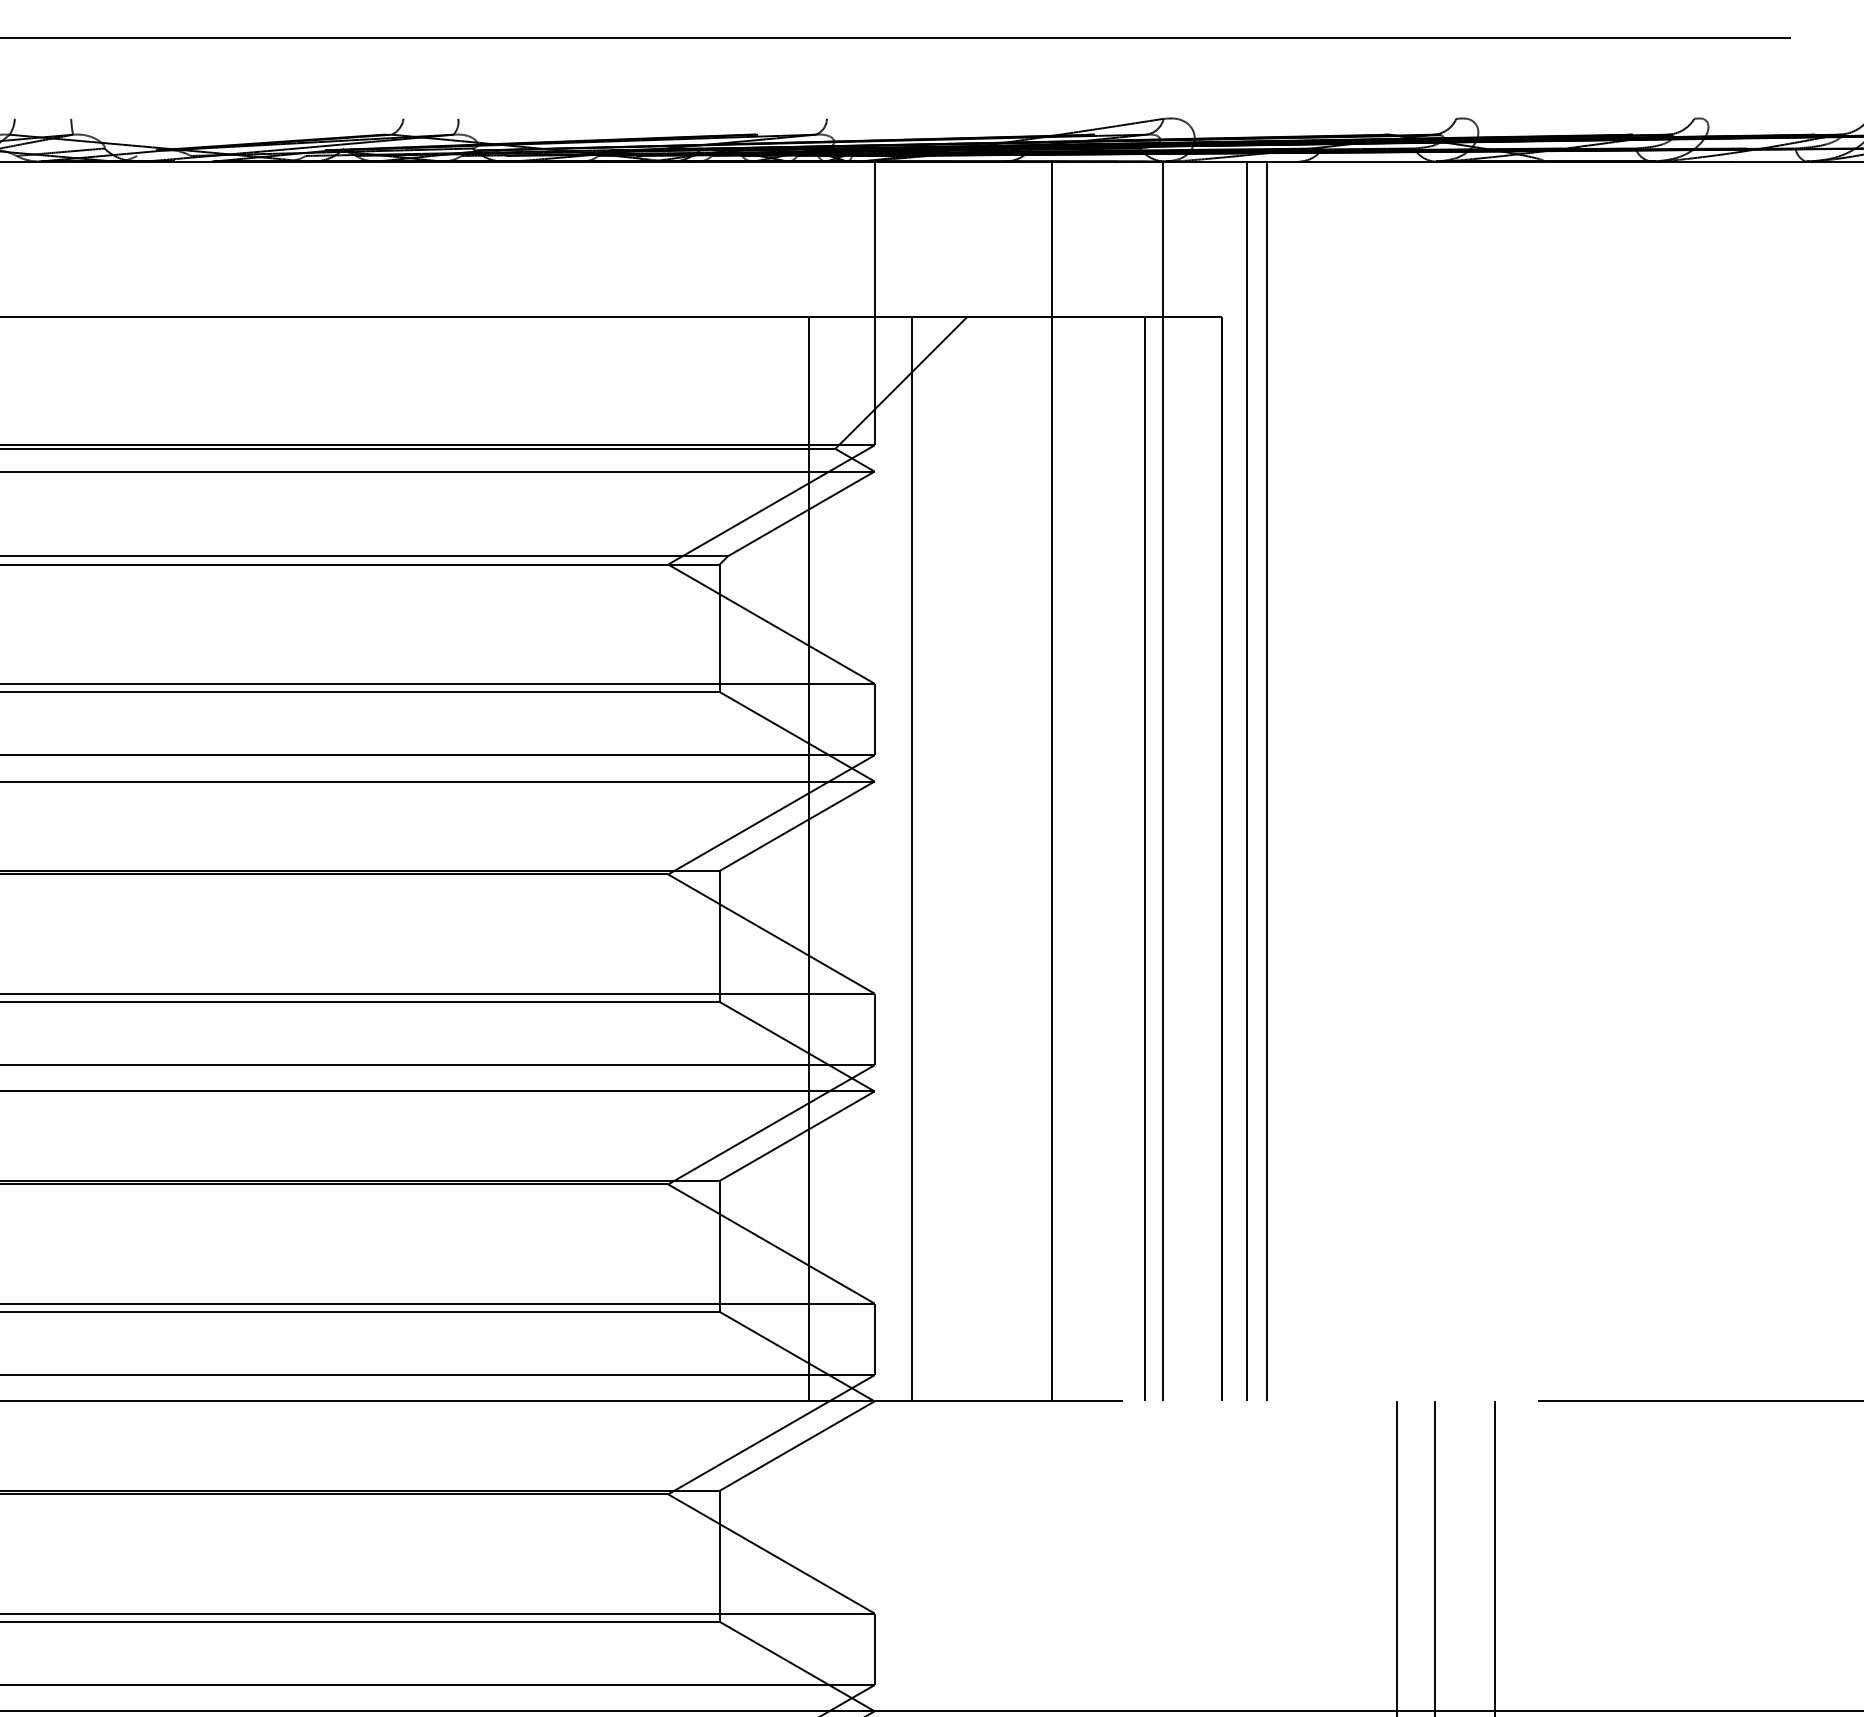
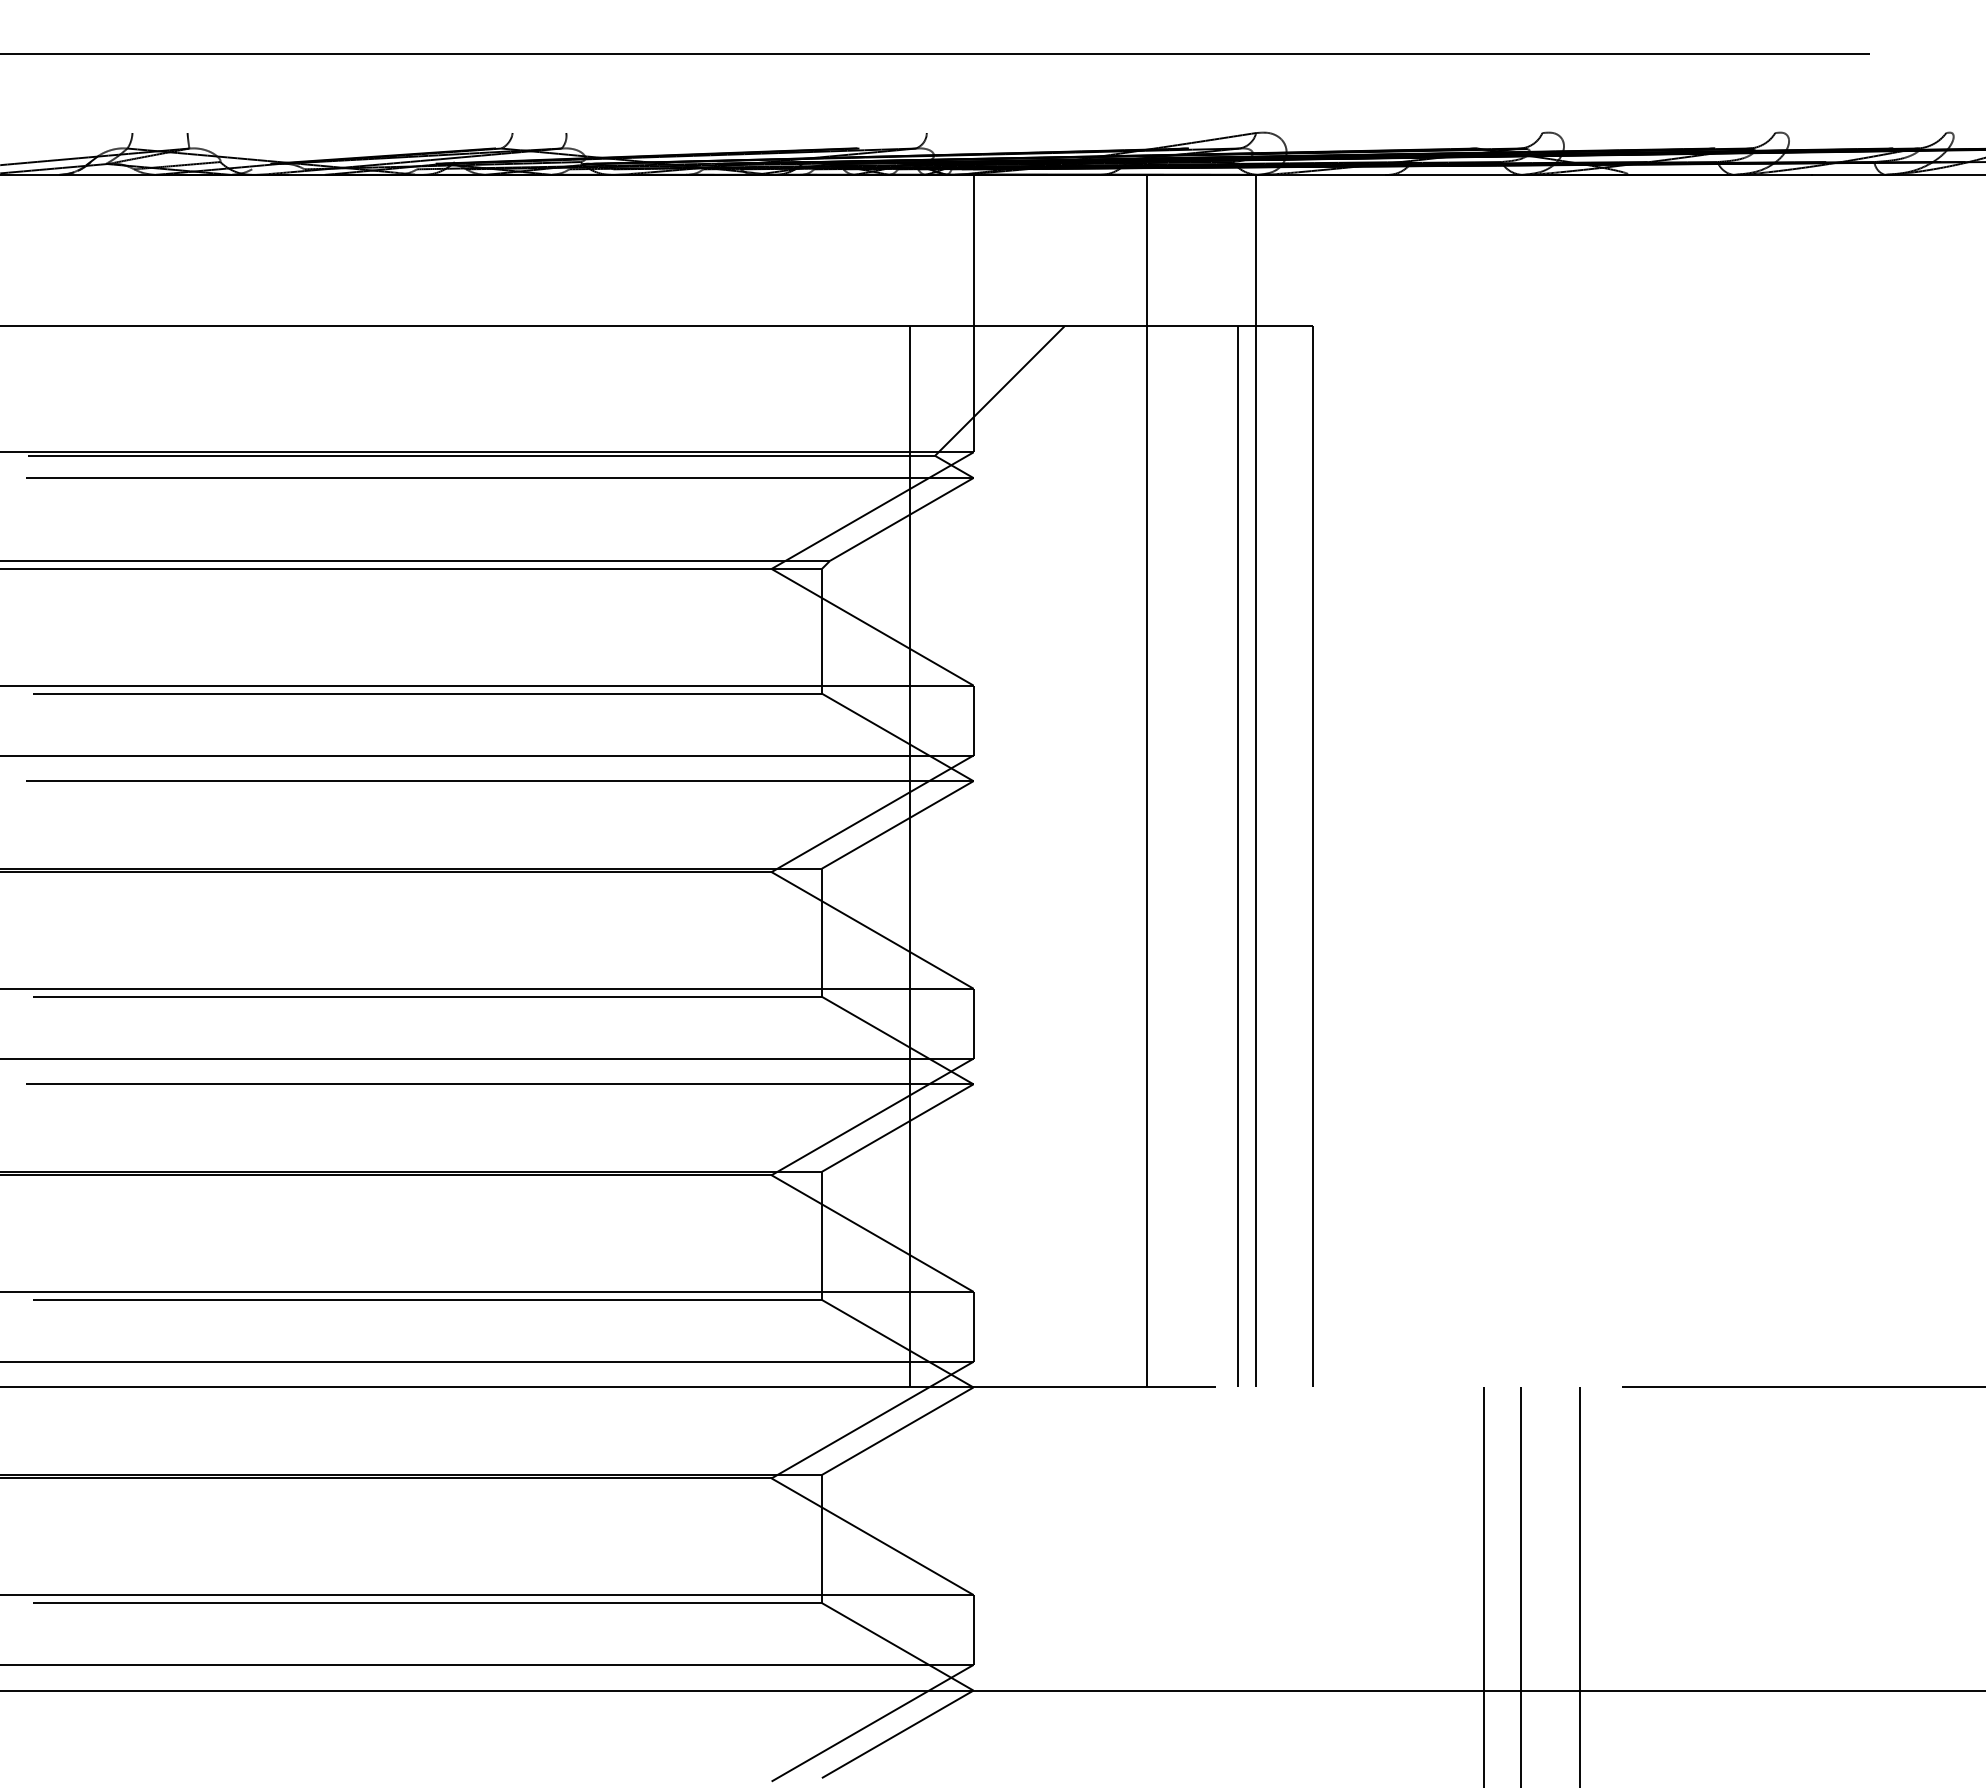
line: (1246, 780) -> (1337, 780), removed
line: (1267, 780) -> (1357, 780), removed
line: (912, 858) -> (1010, 856), removed

